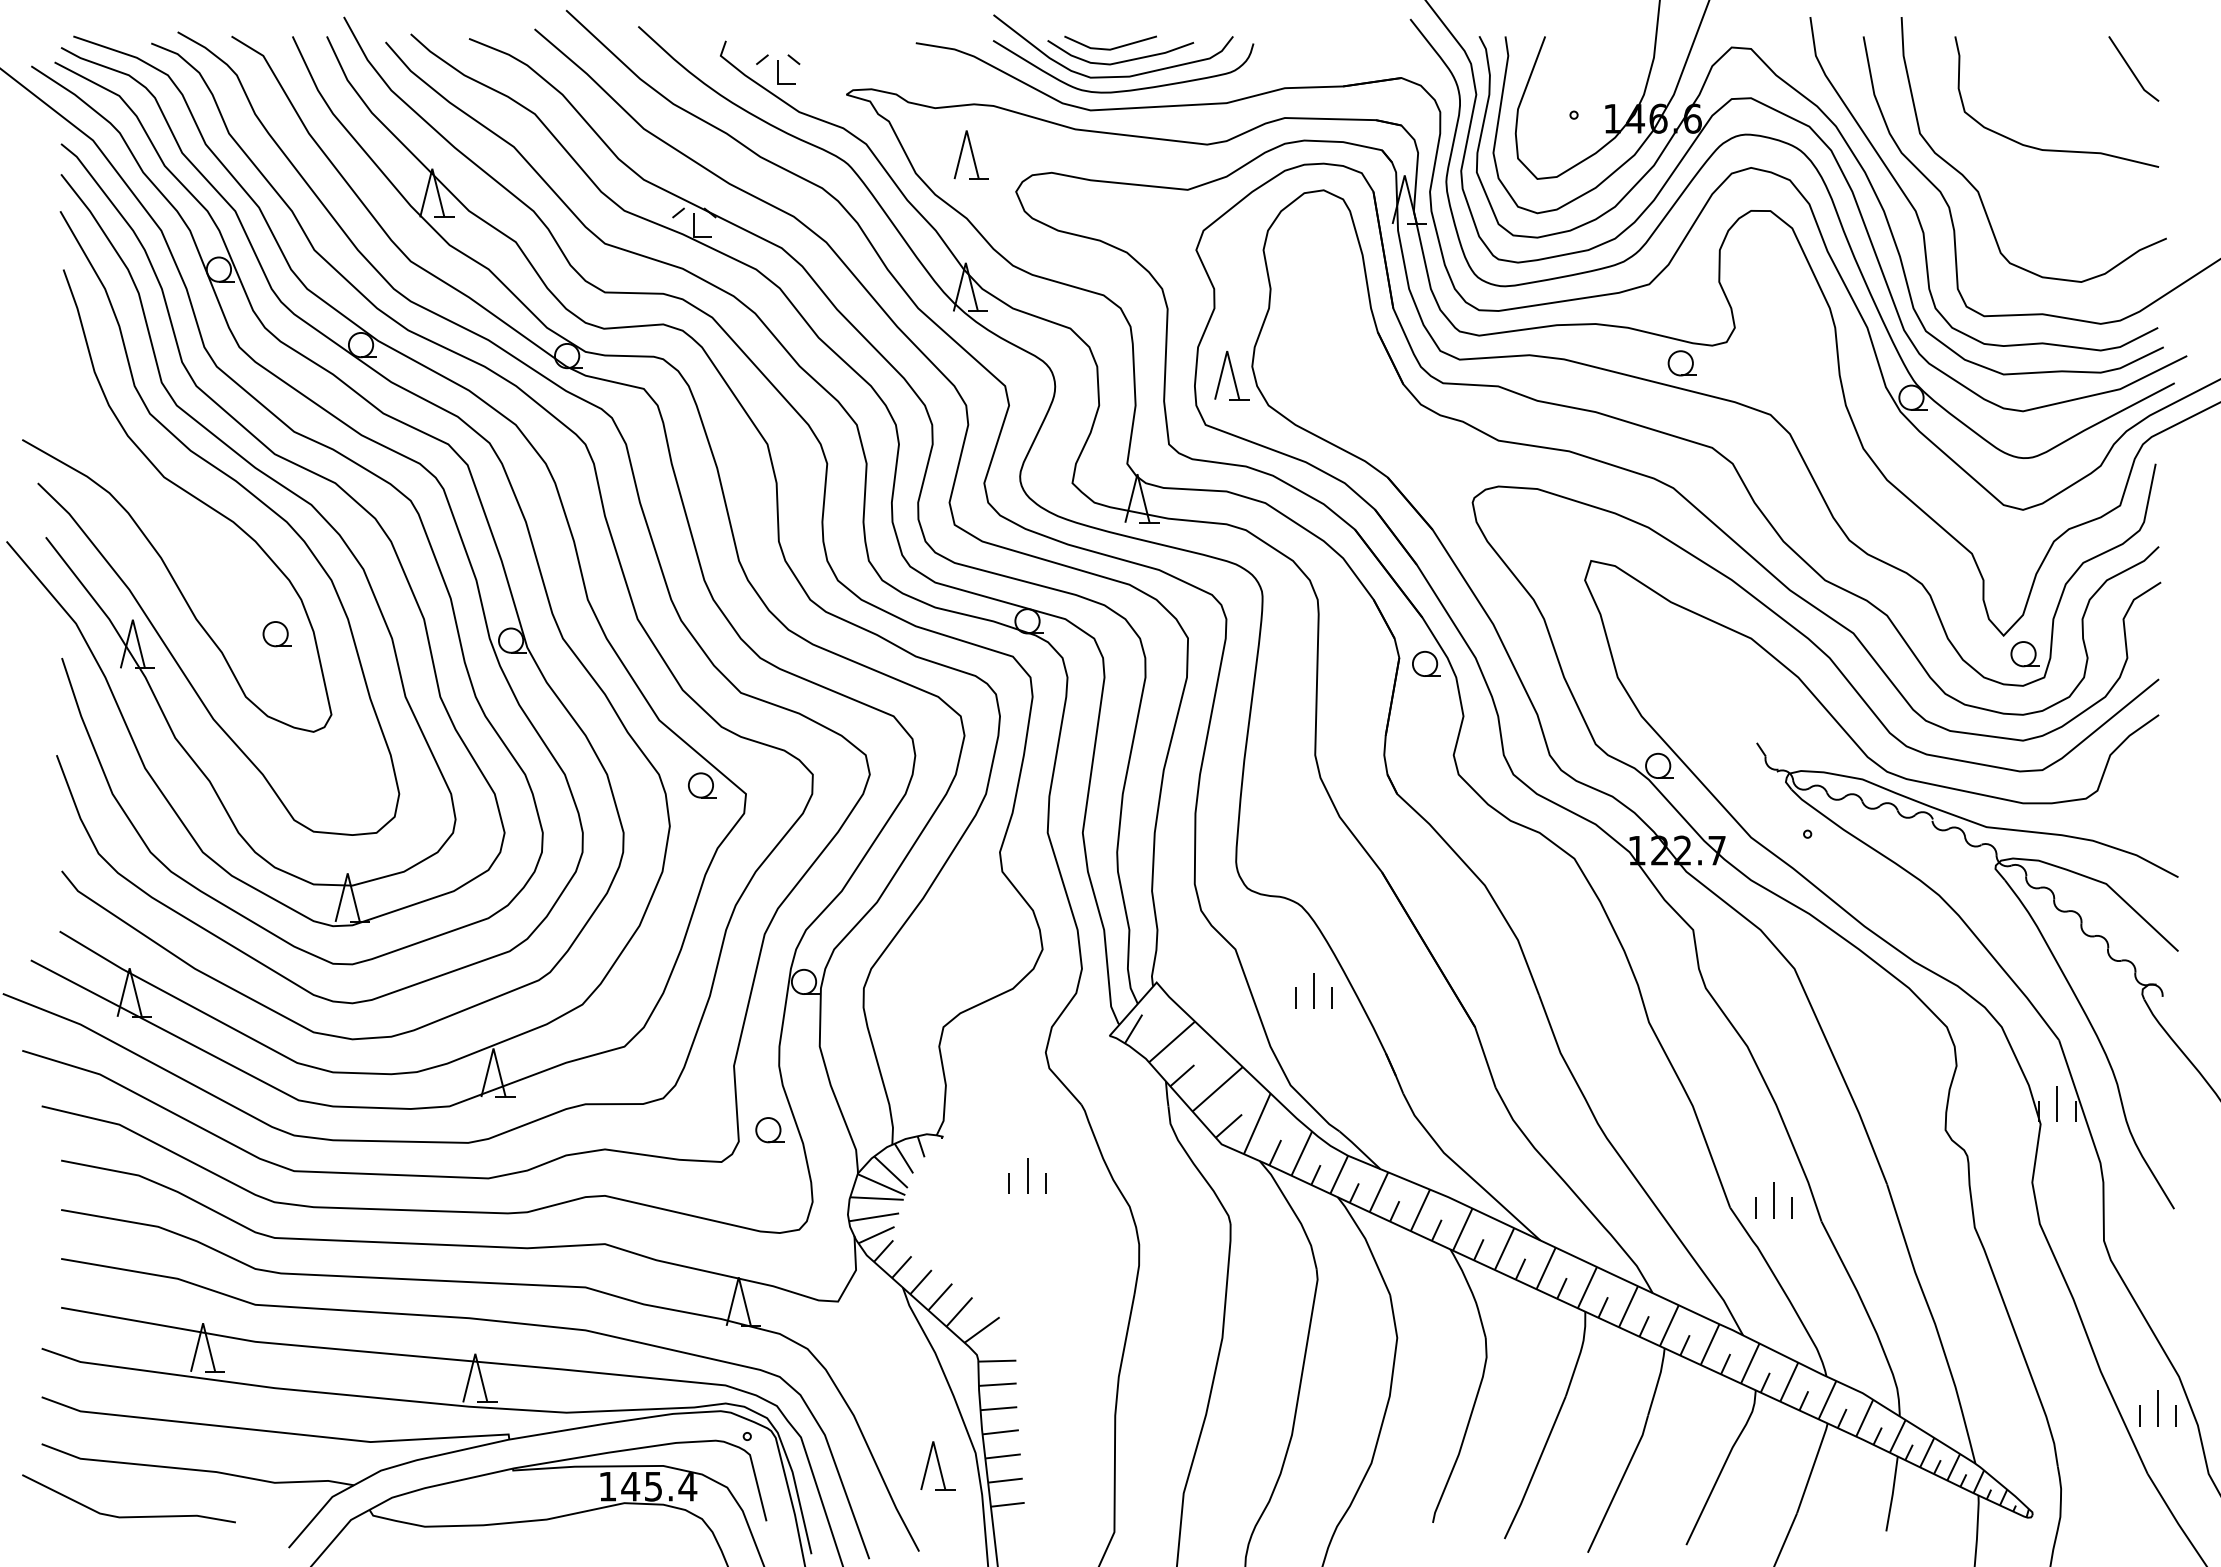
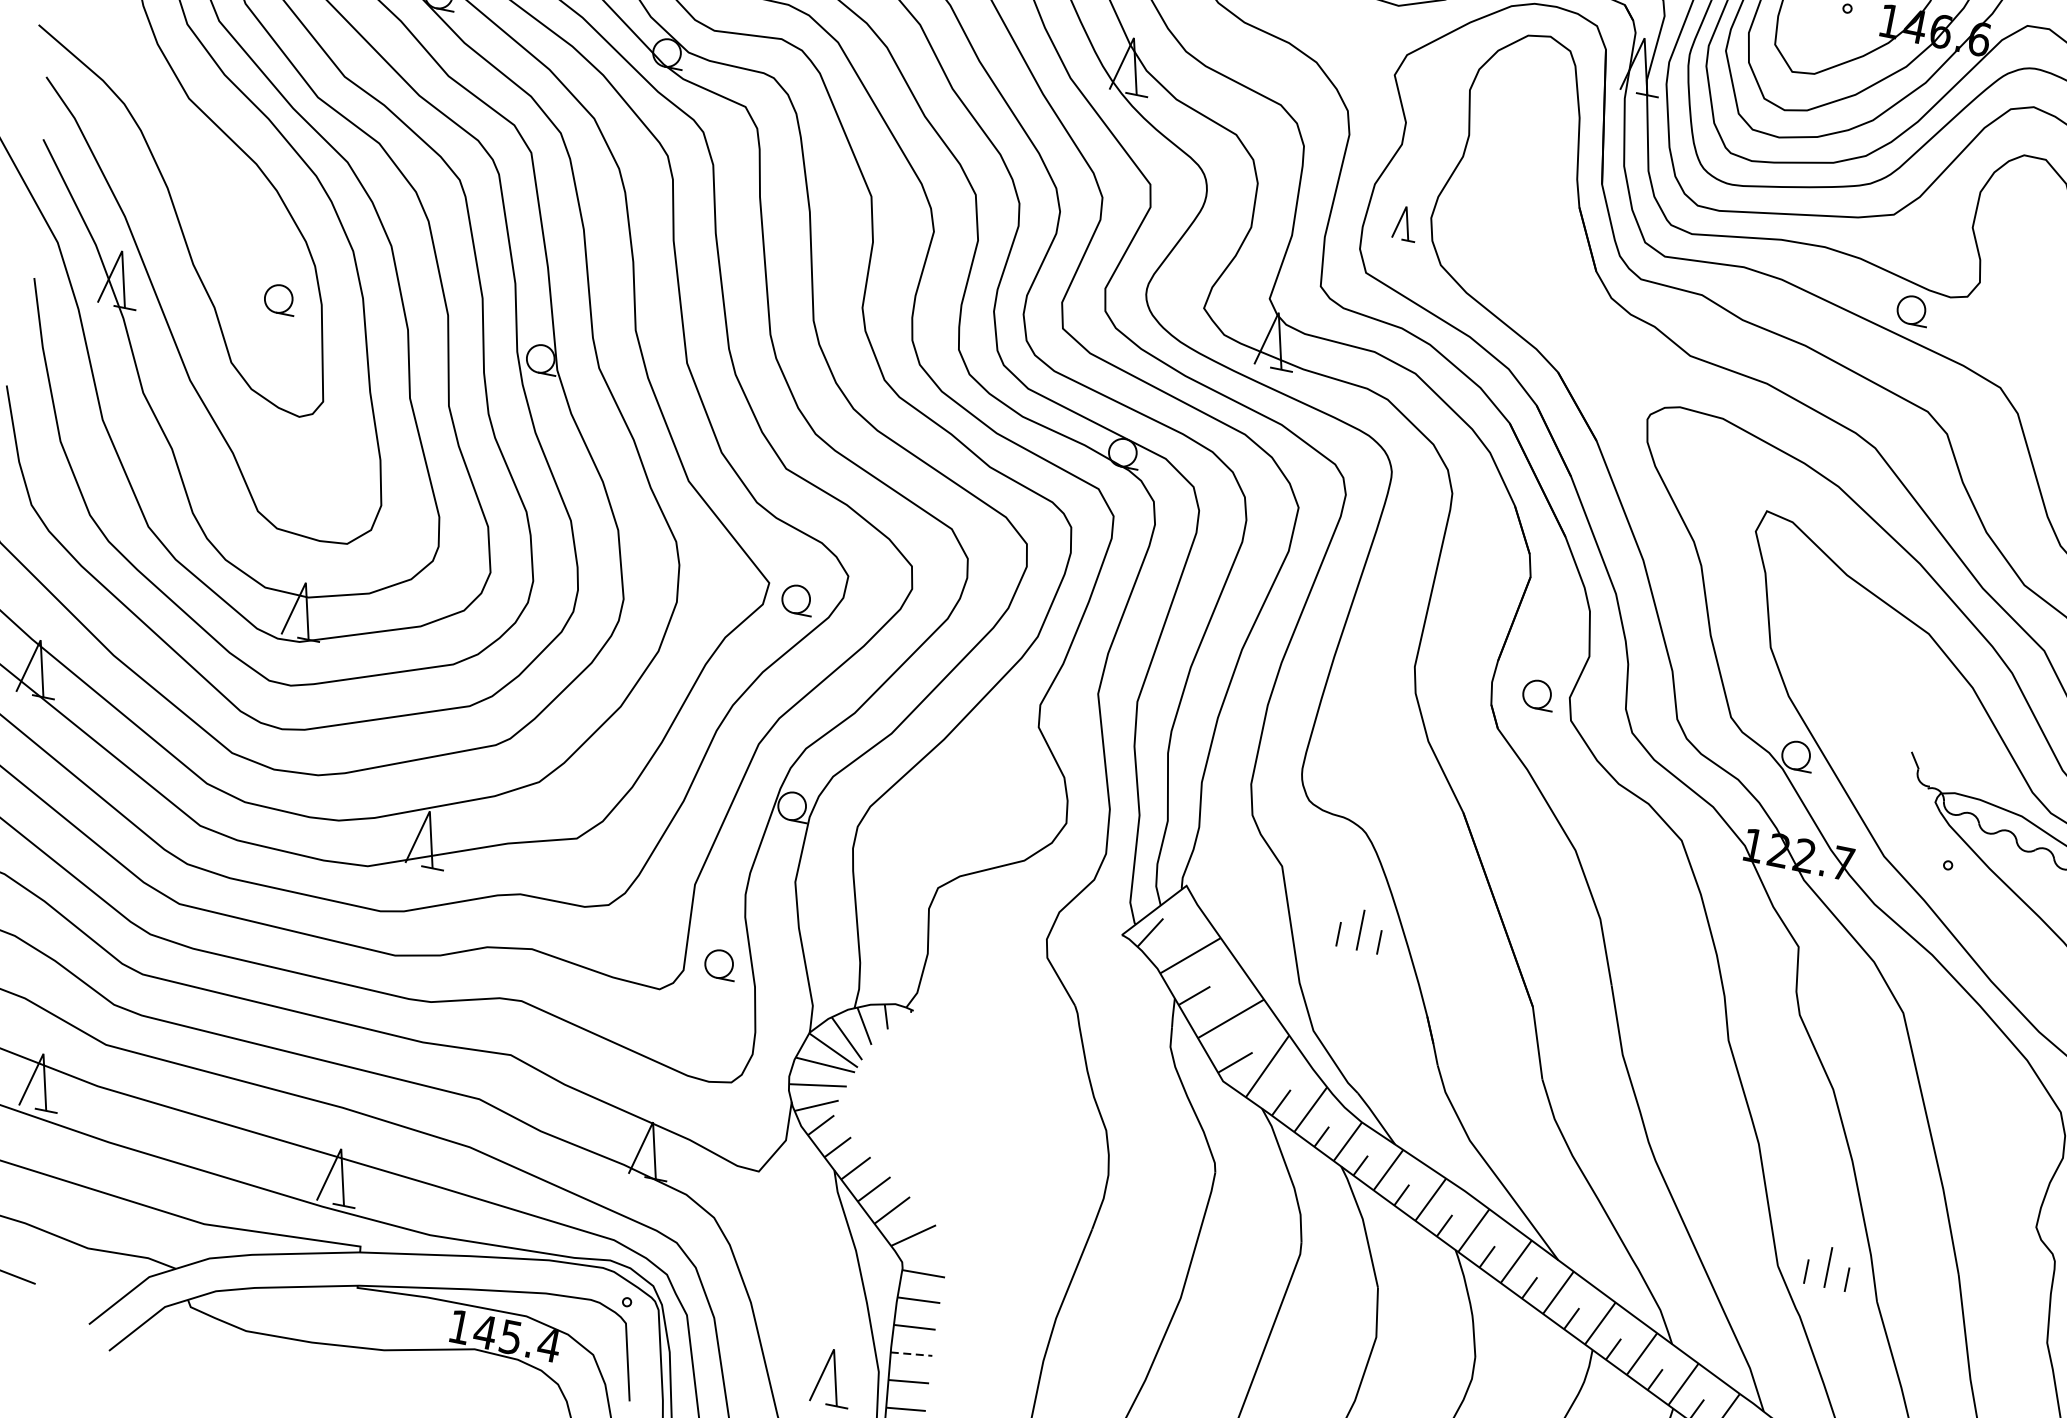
part: (1231, 375) -> (1406, 223), size x0.6
part: (1426, 663) -> (1538, 694), moved
part: (702, 785) -> (797, 599), moved
part: (1027, 1175) -> (998, 1072), removed
line: (1001, 1432) -> (912, 1354), solid -> dashed

